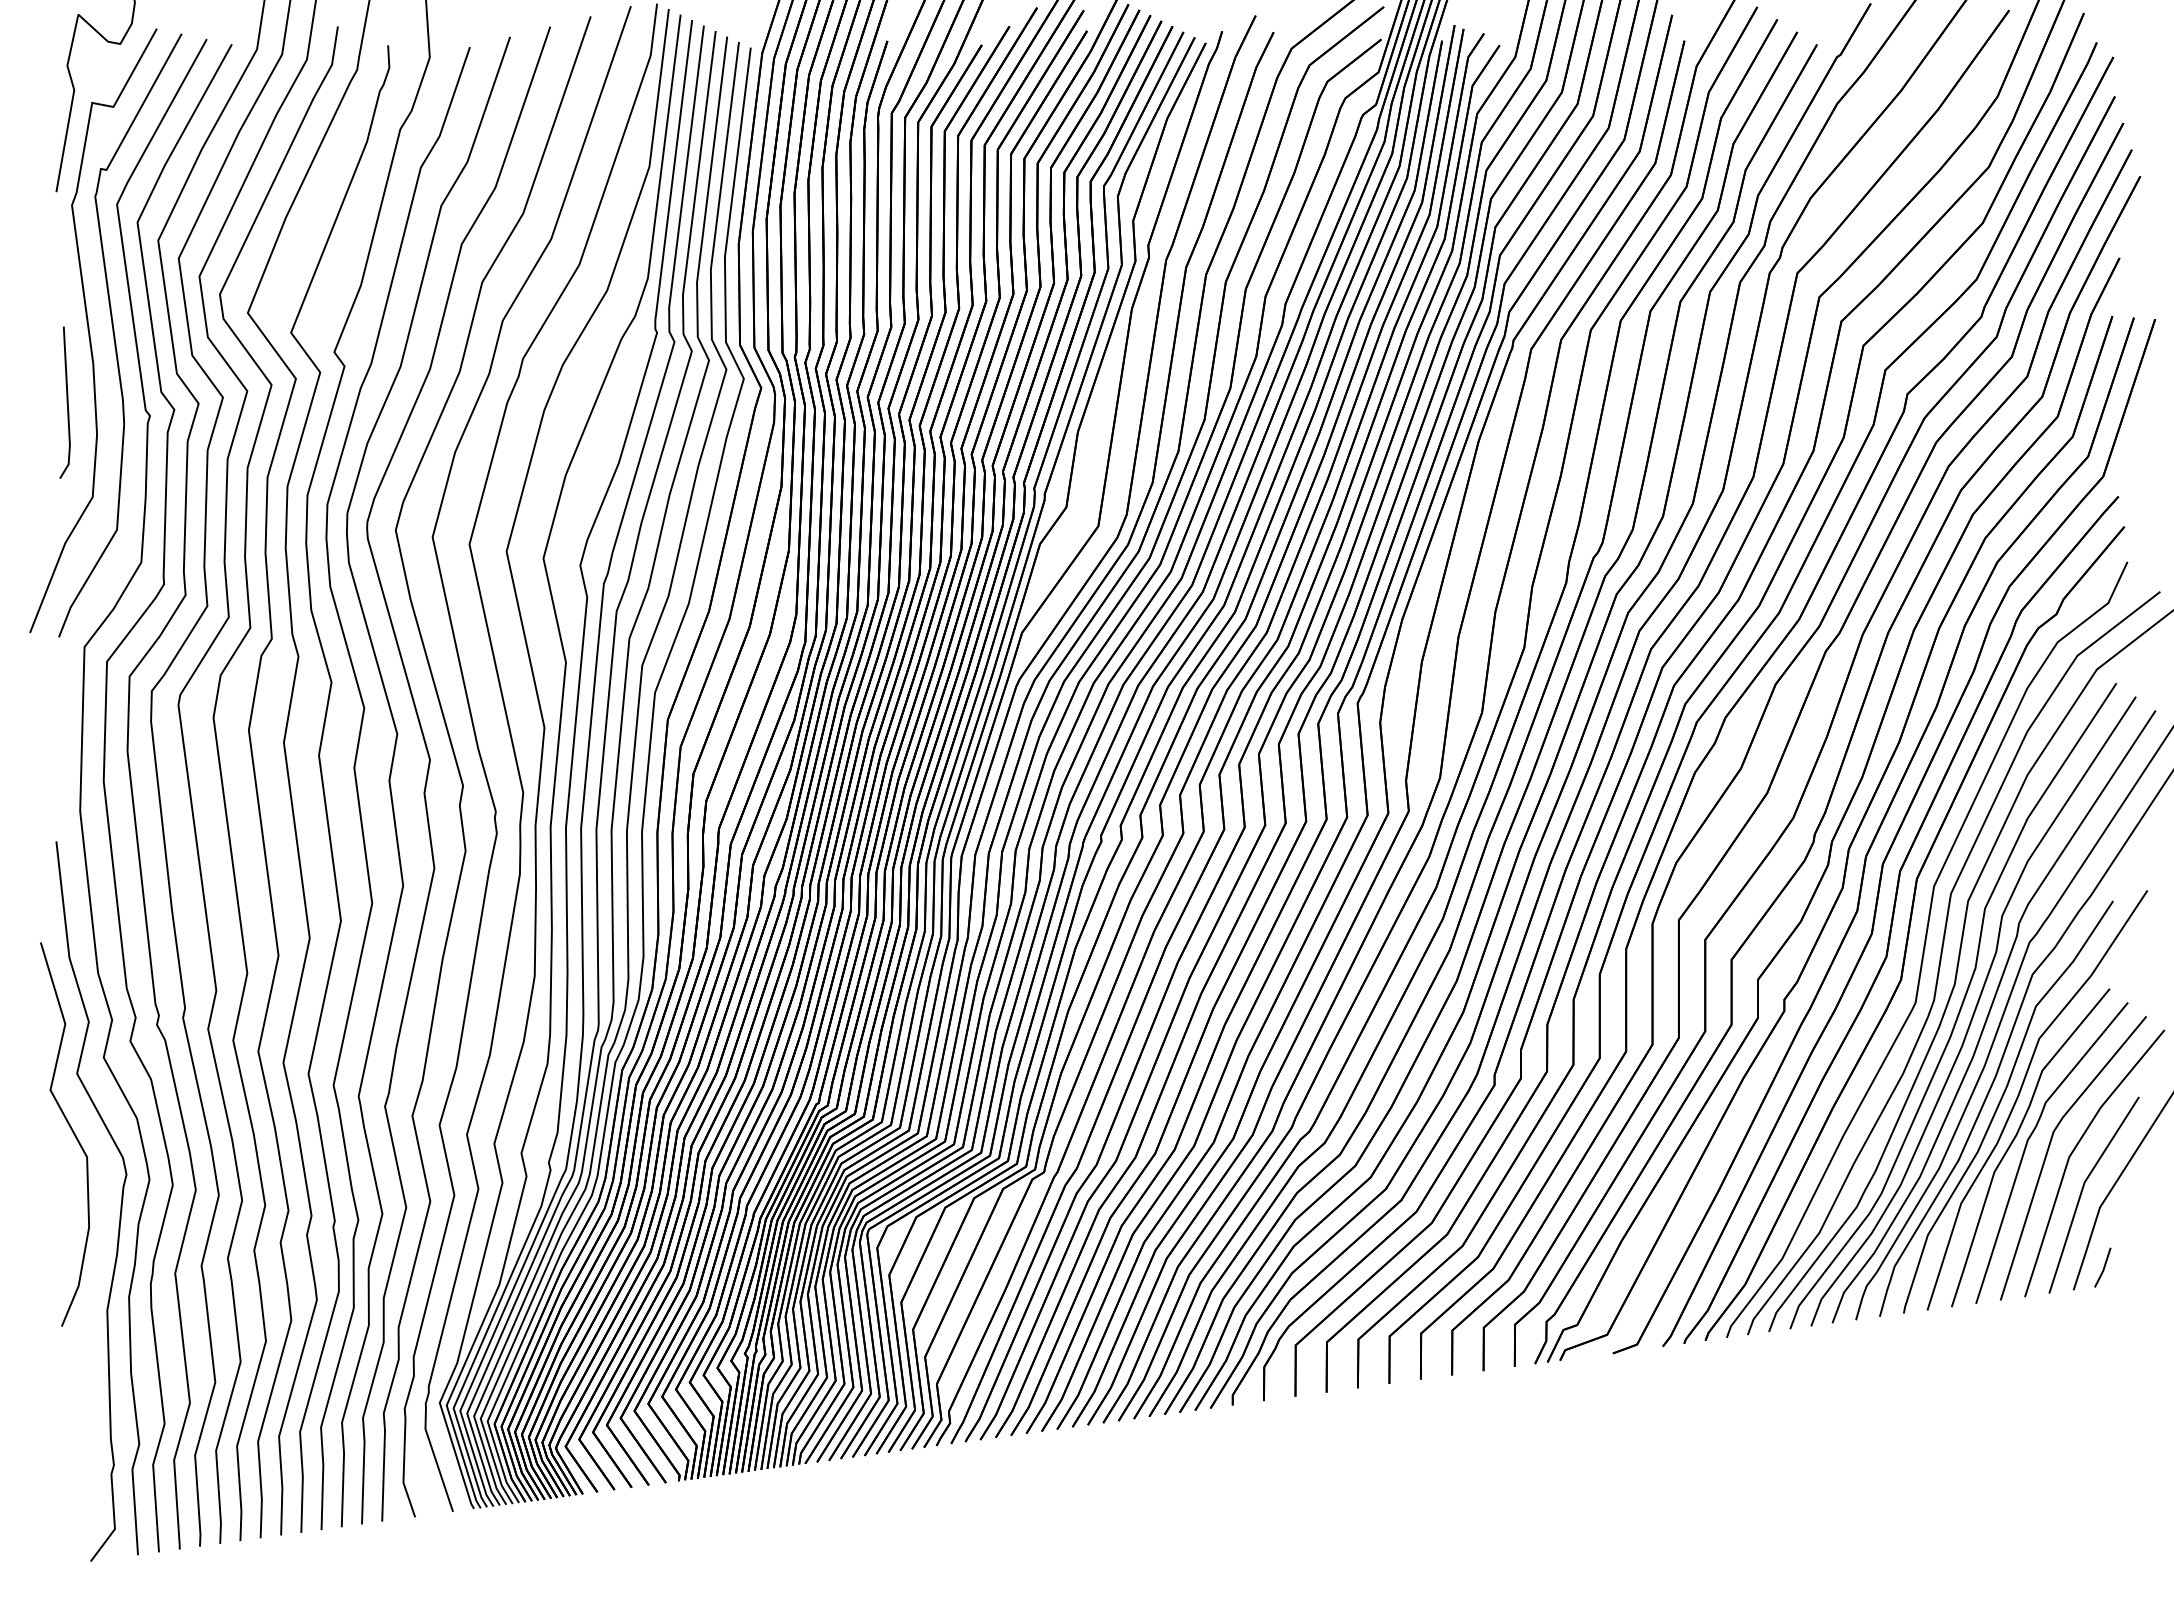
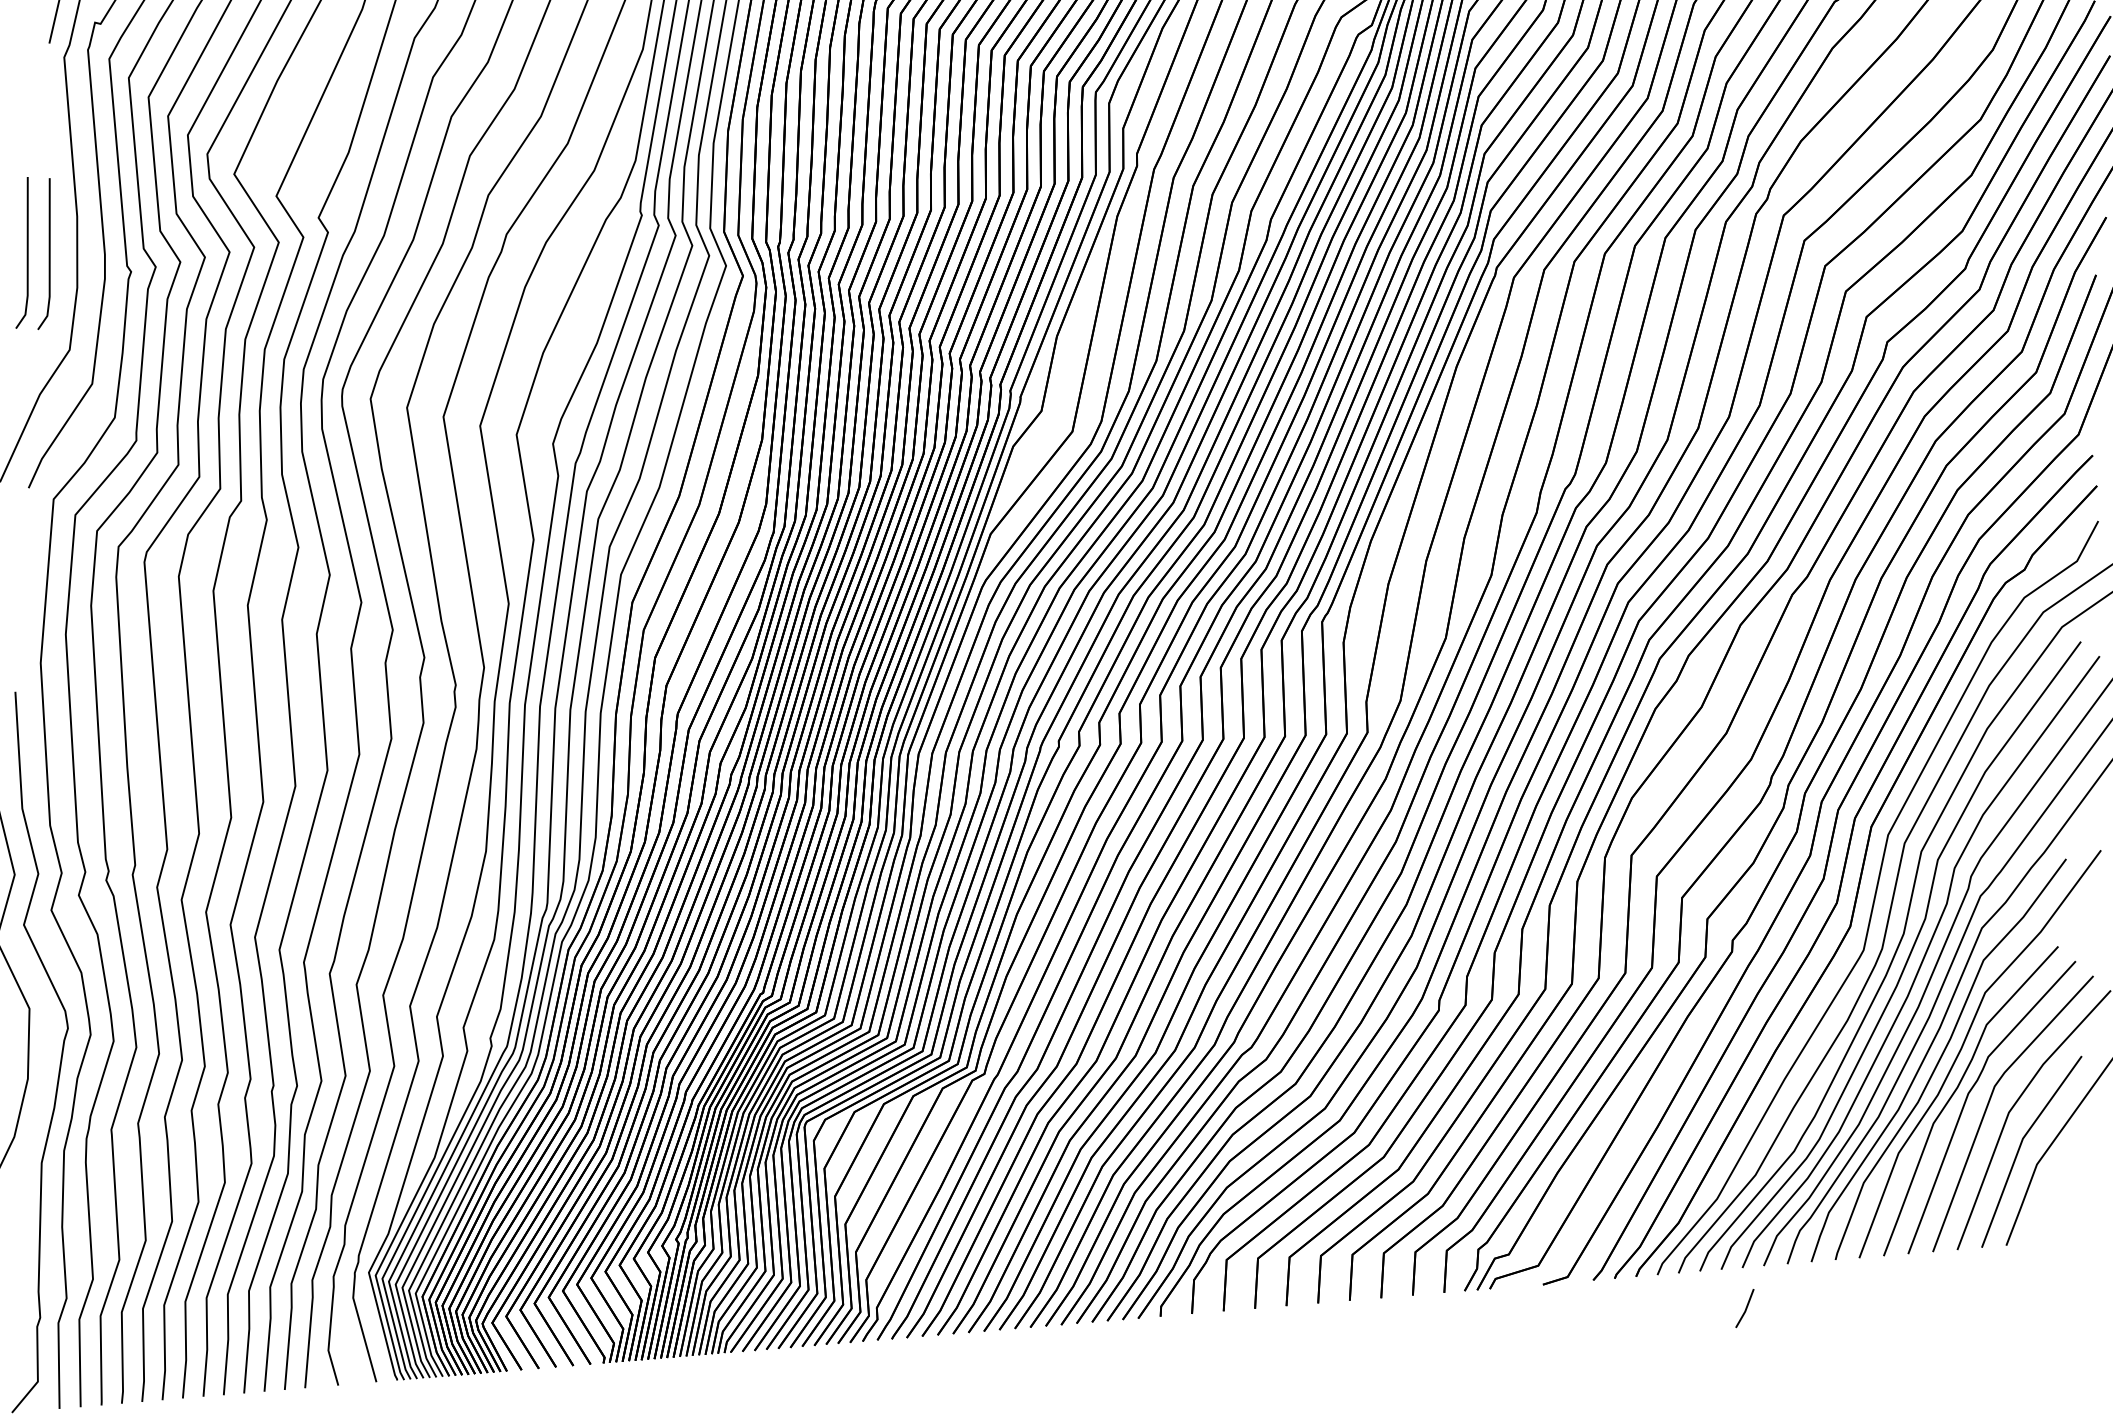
line: (44, 402) -> (26, 252), added
line: (2103, 1267) -> (1745, 1308), moved

